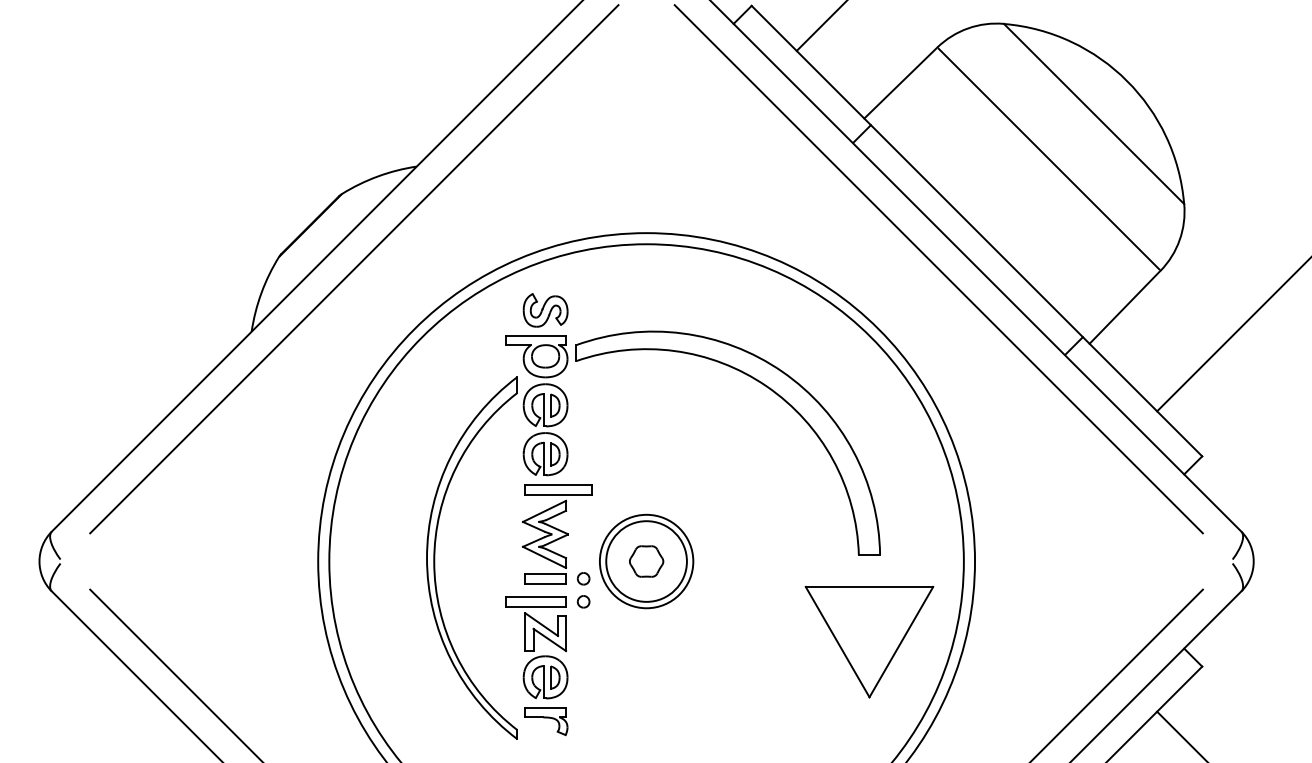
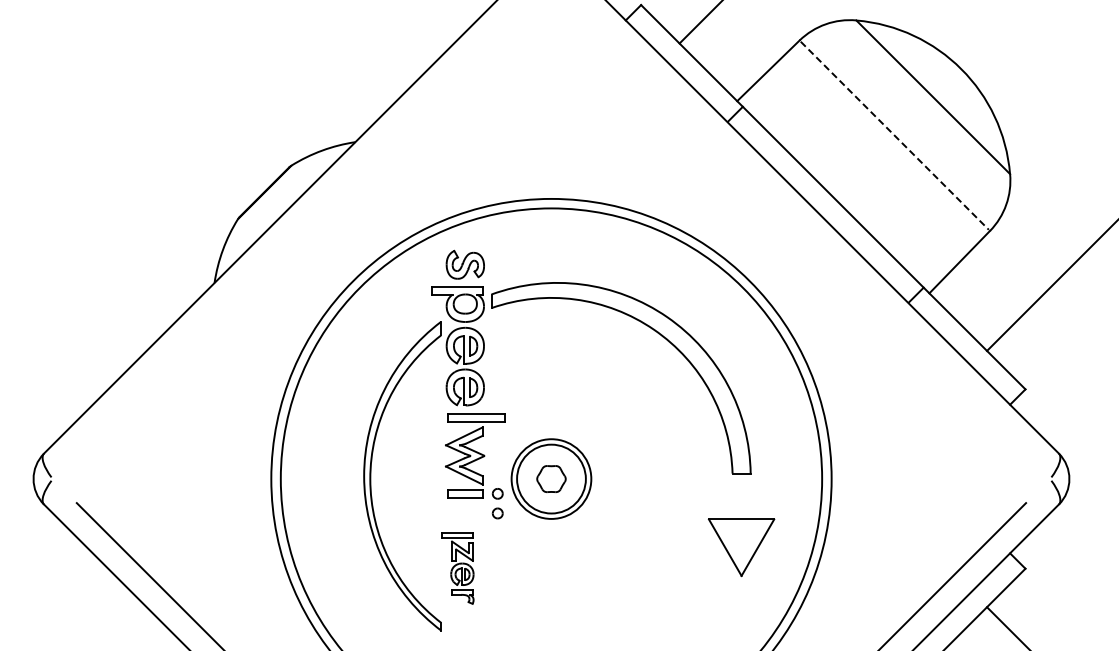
line: (1048, 158) -> (894, 135), solid -> dashed
line: (353, 268) -> (301, 229), removed
line: (938, 268) -> (800, 229), removed
part: (869, 641) -> (741, 547), size x0.6
part: (536, 666) -> (457, 568), size x0.6

